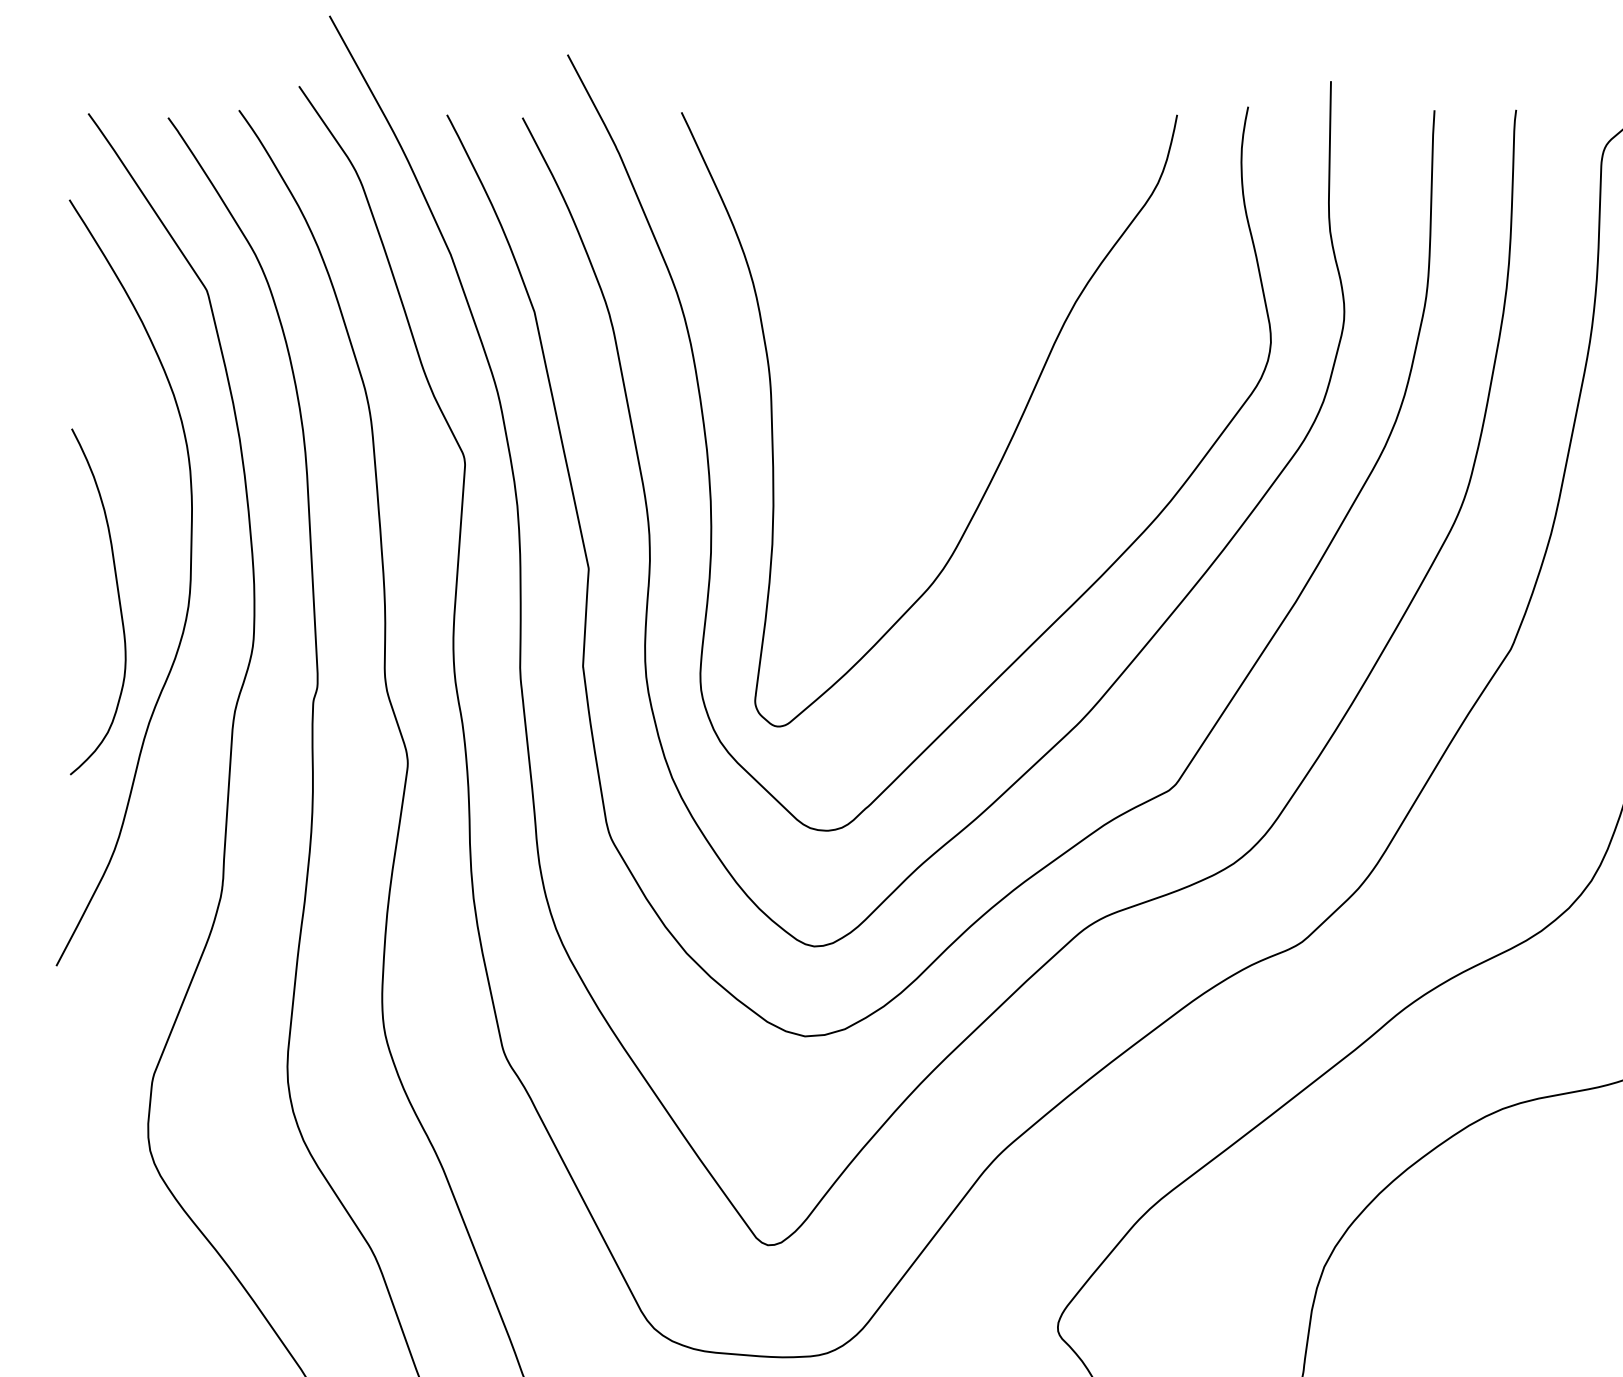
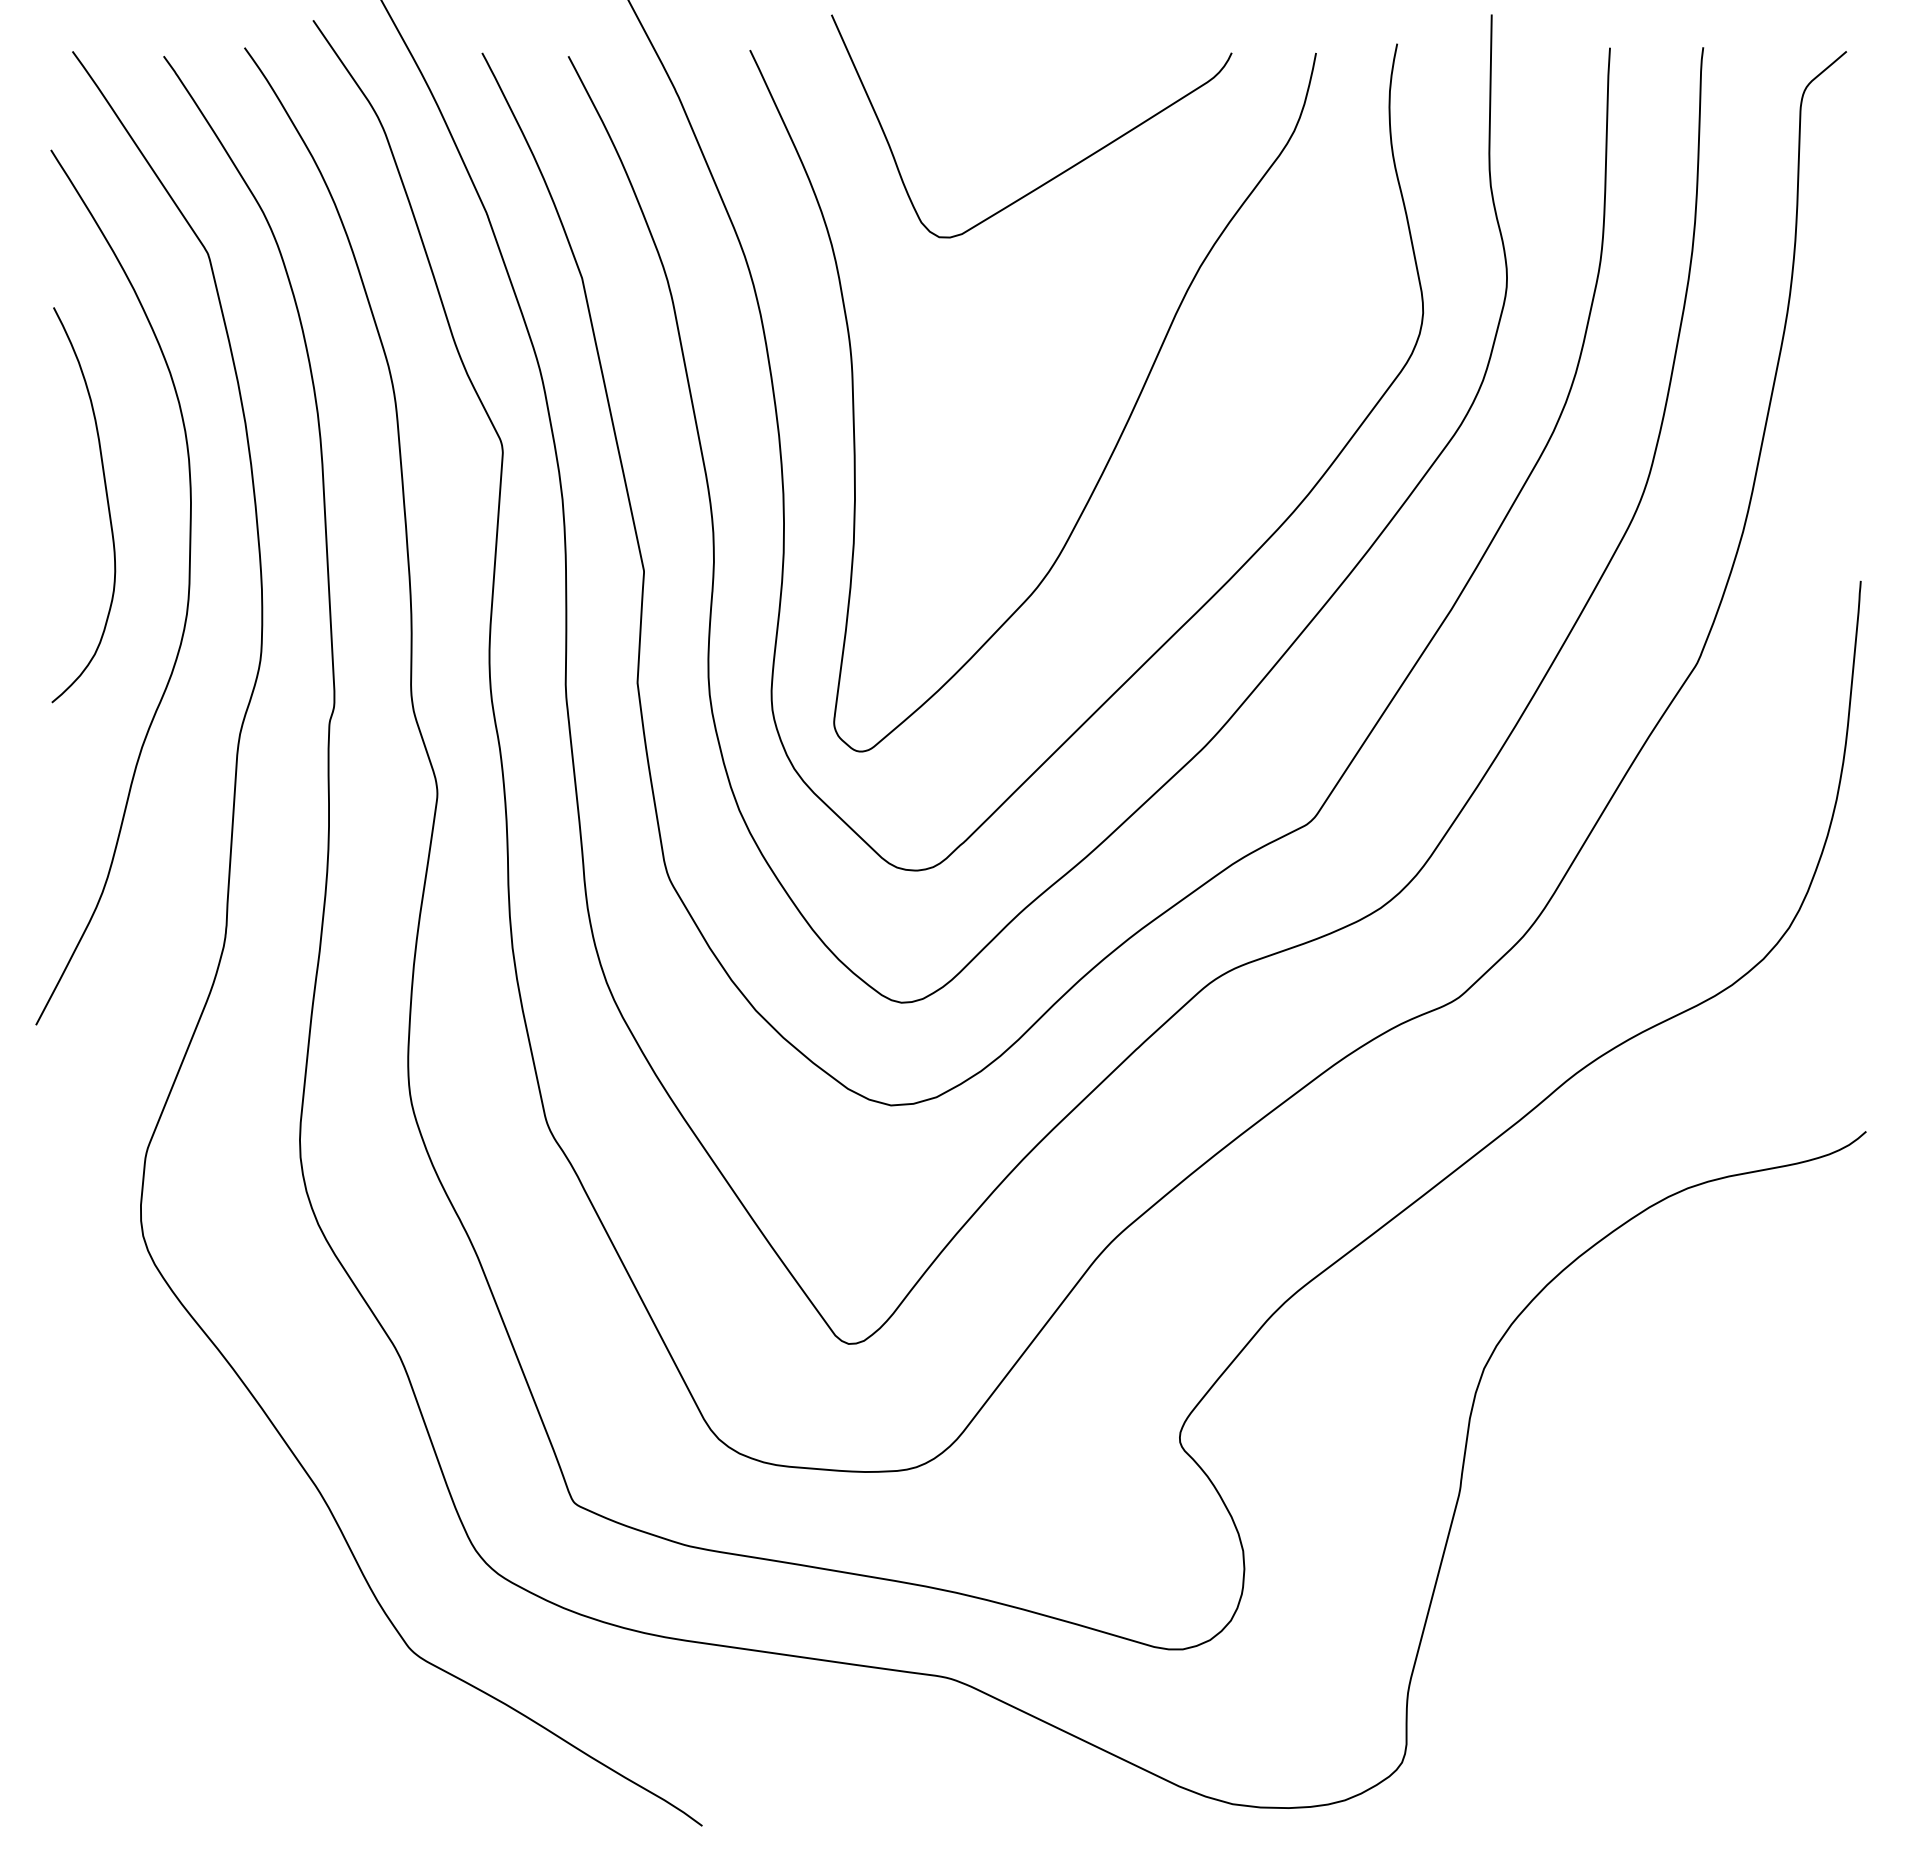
curve: (952, 220) -> (1059, 173), added
curve: (118, 597) -> (106, 500), moved

